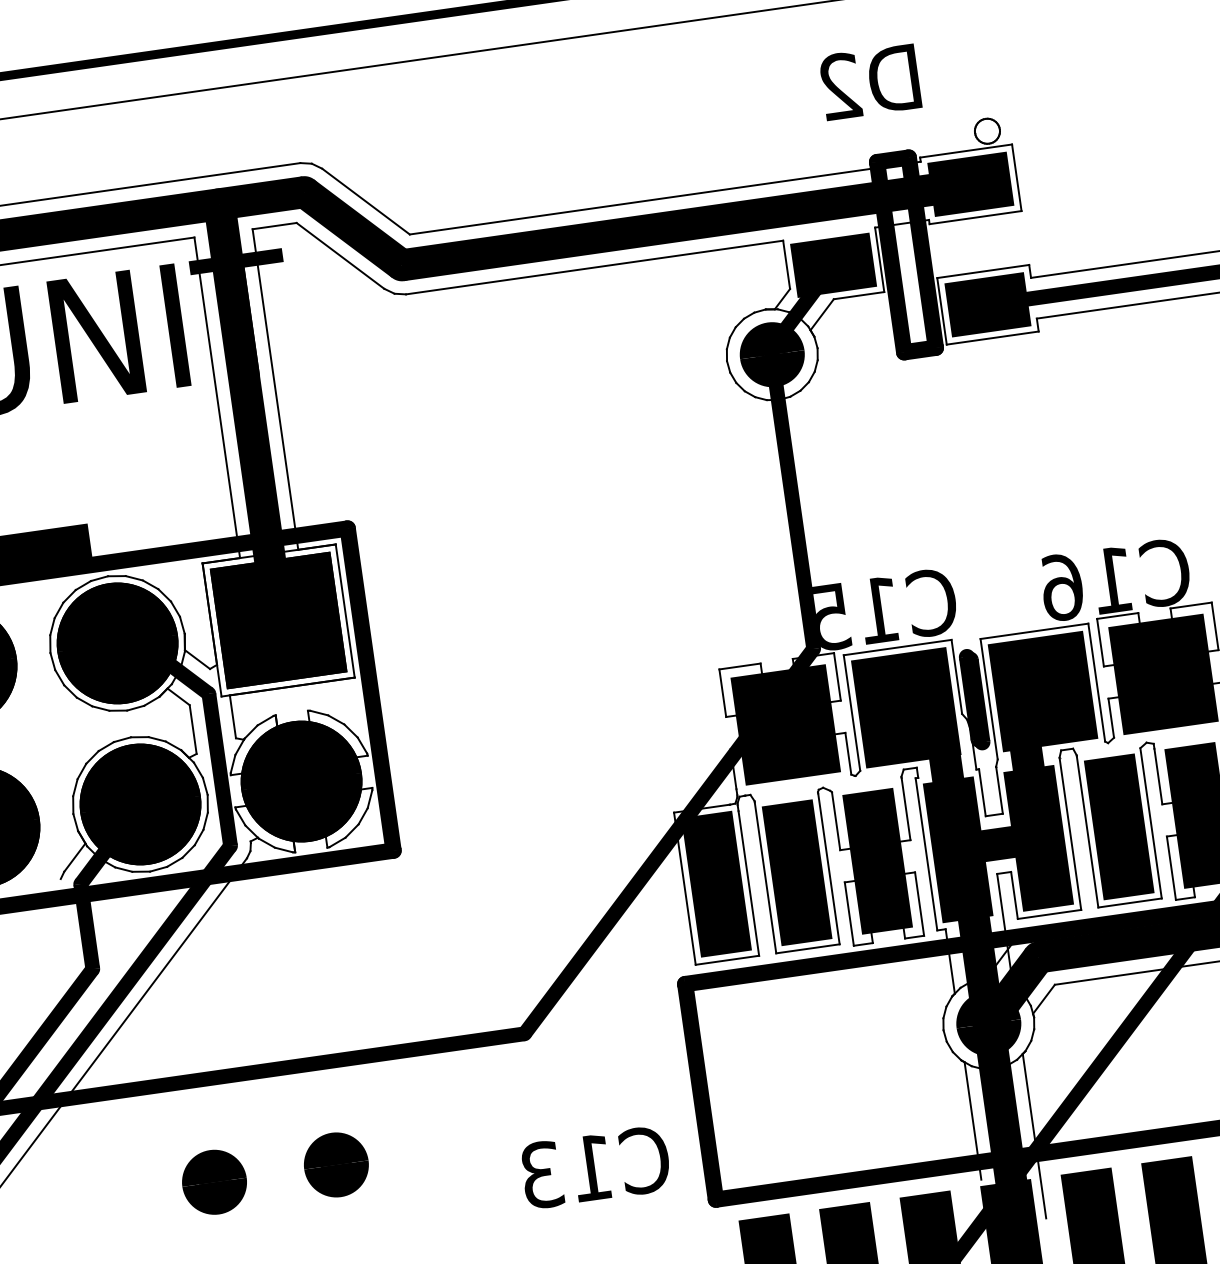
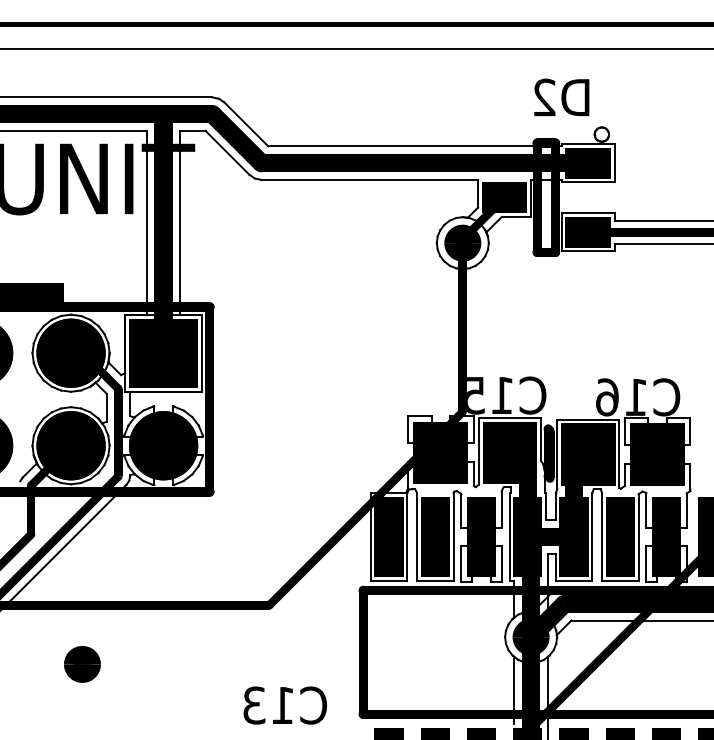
text: (869, 82) -> (561, 97), moved
part: (336, 1165) -> (152, 664), removed
text: (594, 1167) -> (284, 705), moved

